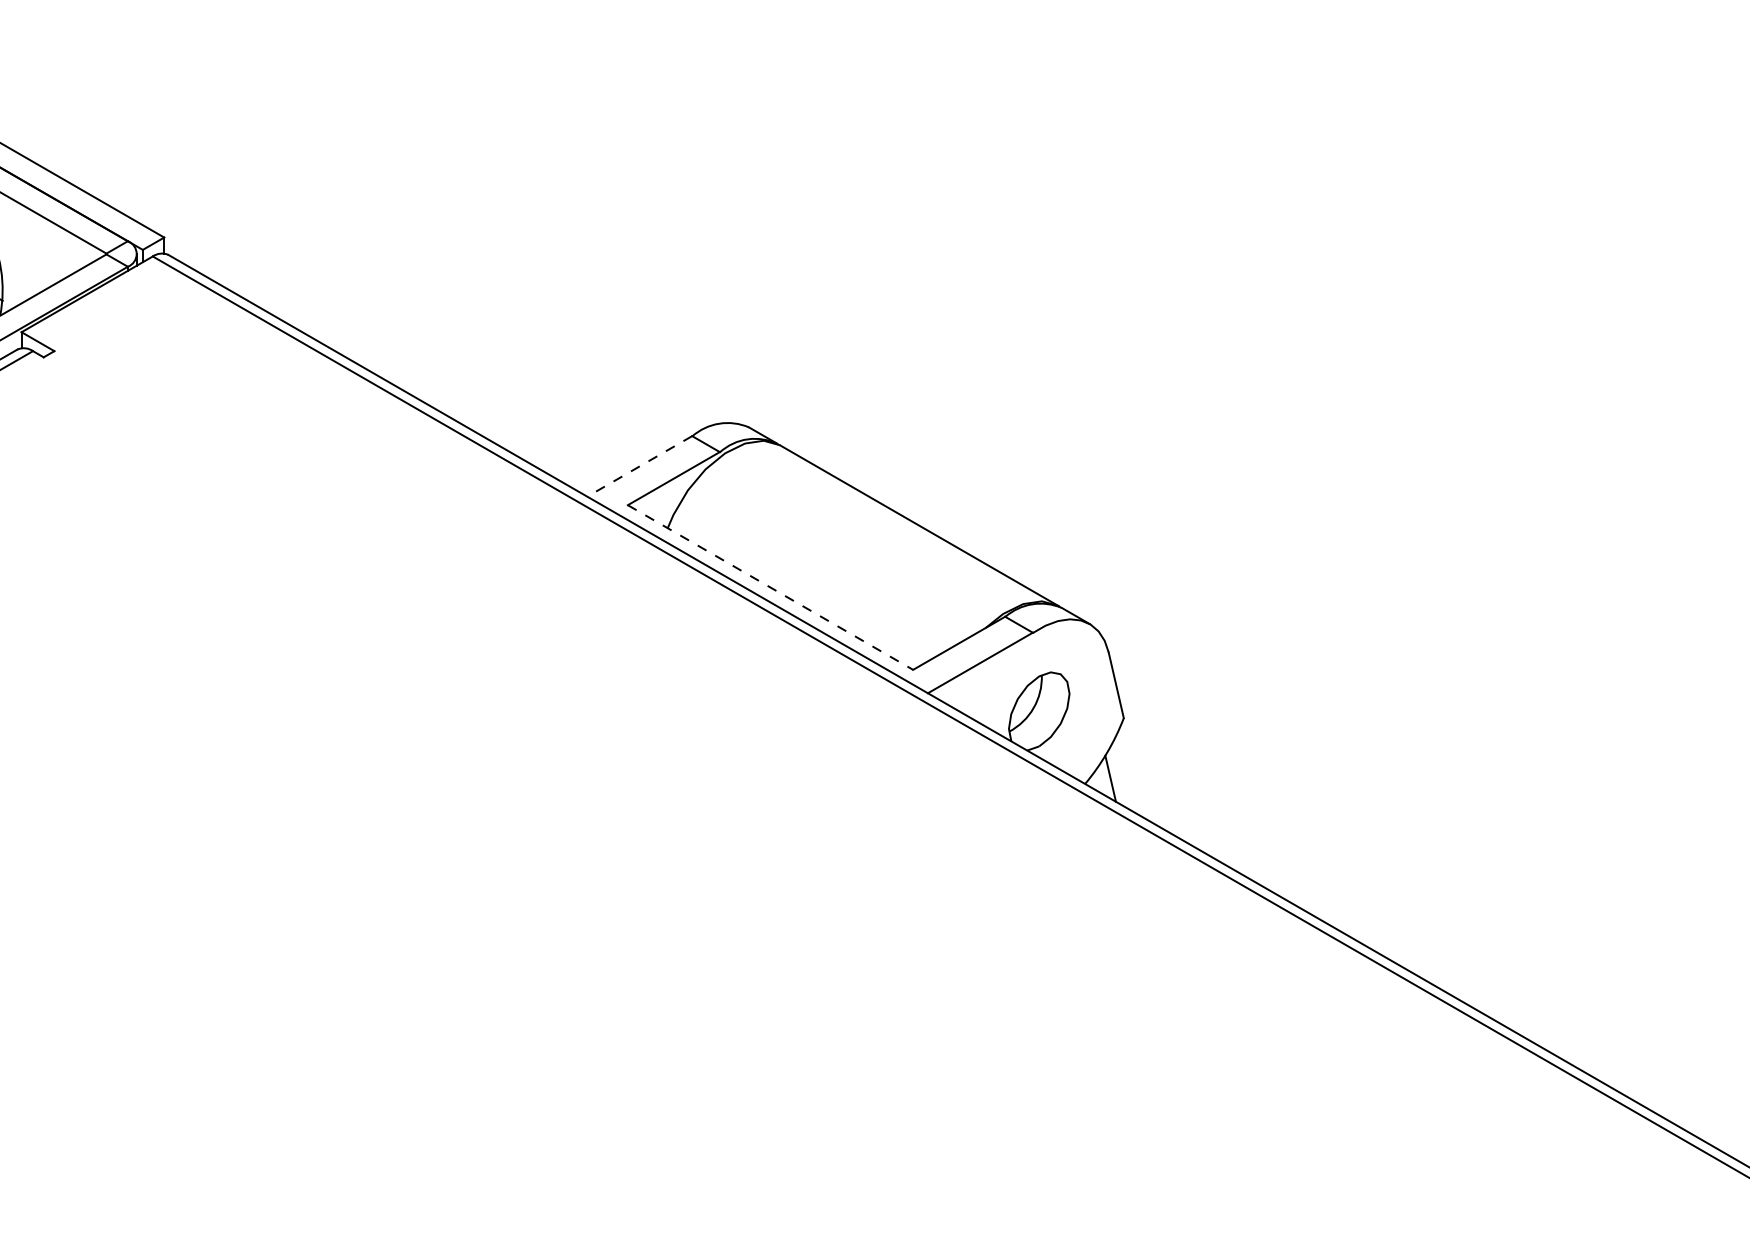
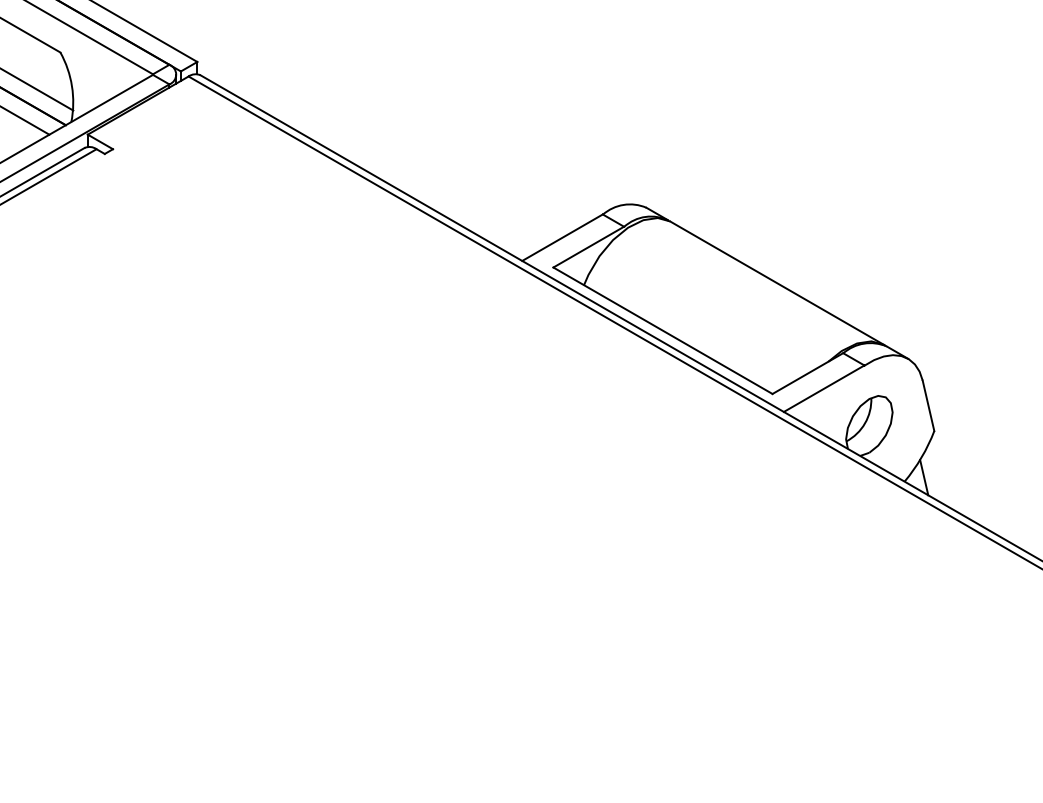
line: (639, 466) -> (562, 237), dashed -> solid
line: (770, 587) -> (662, 330), dashed -> solid

